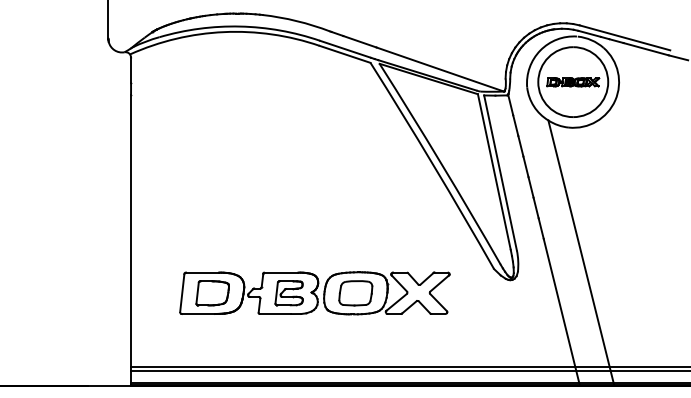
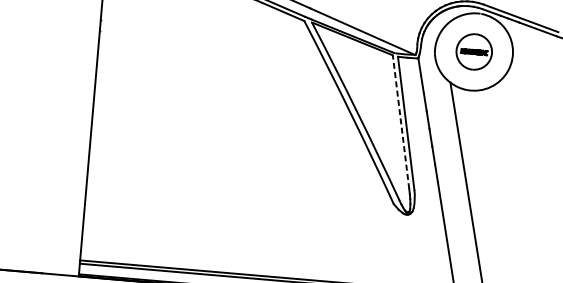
part: (573, 81) -> (474, 51), size x0.6
line: (494, 172) -> (401, 122), solid -> dashed
part: (314, 293) -> (240, 211), removed

